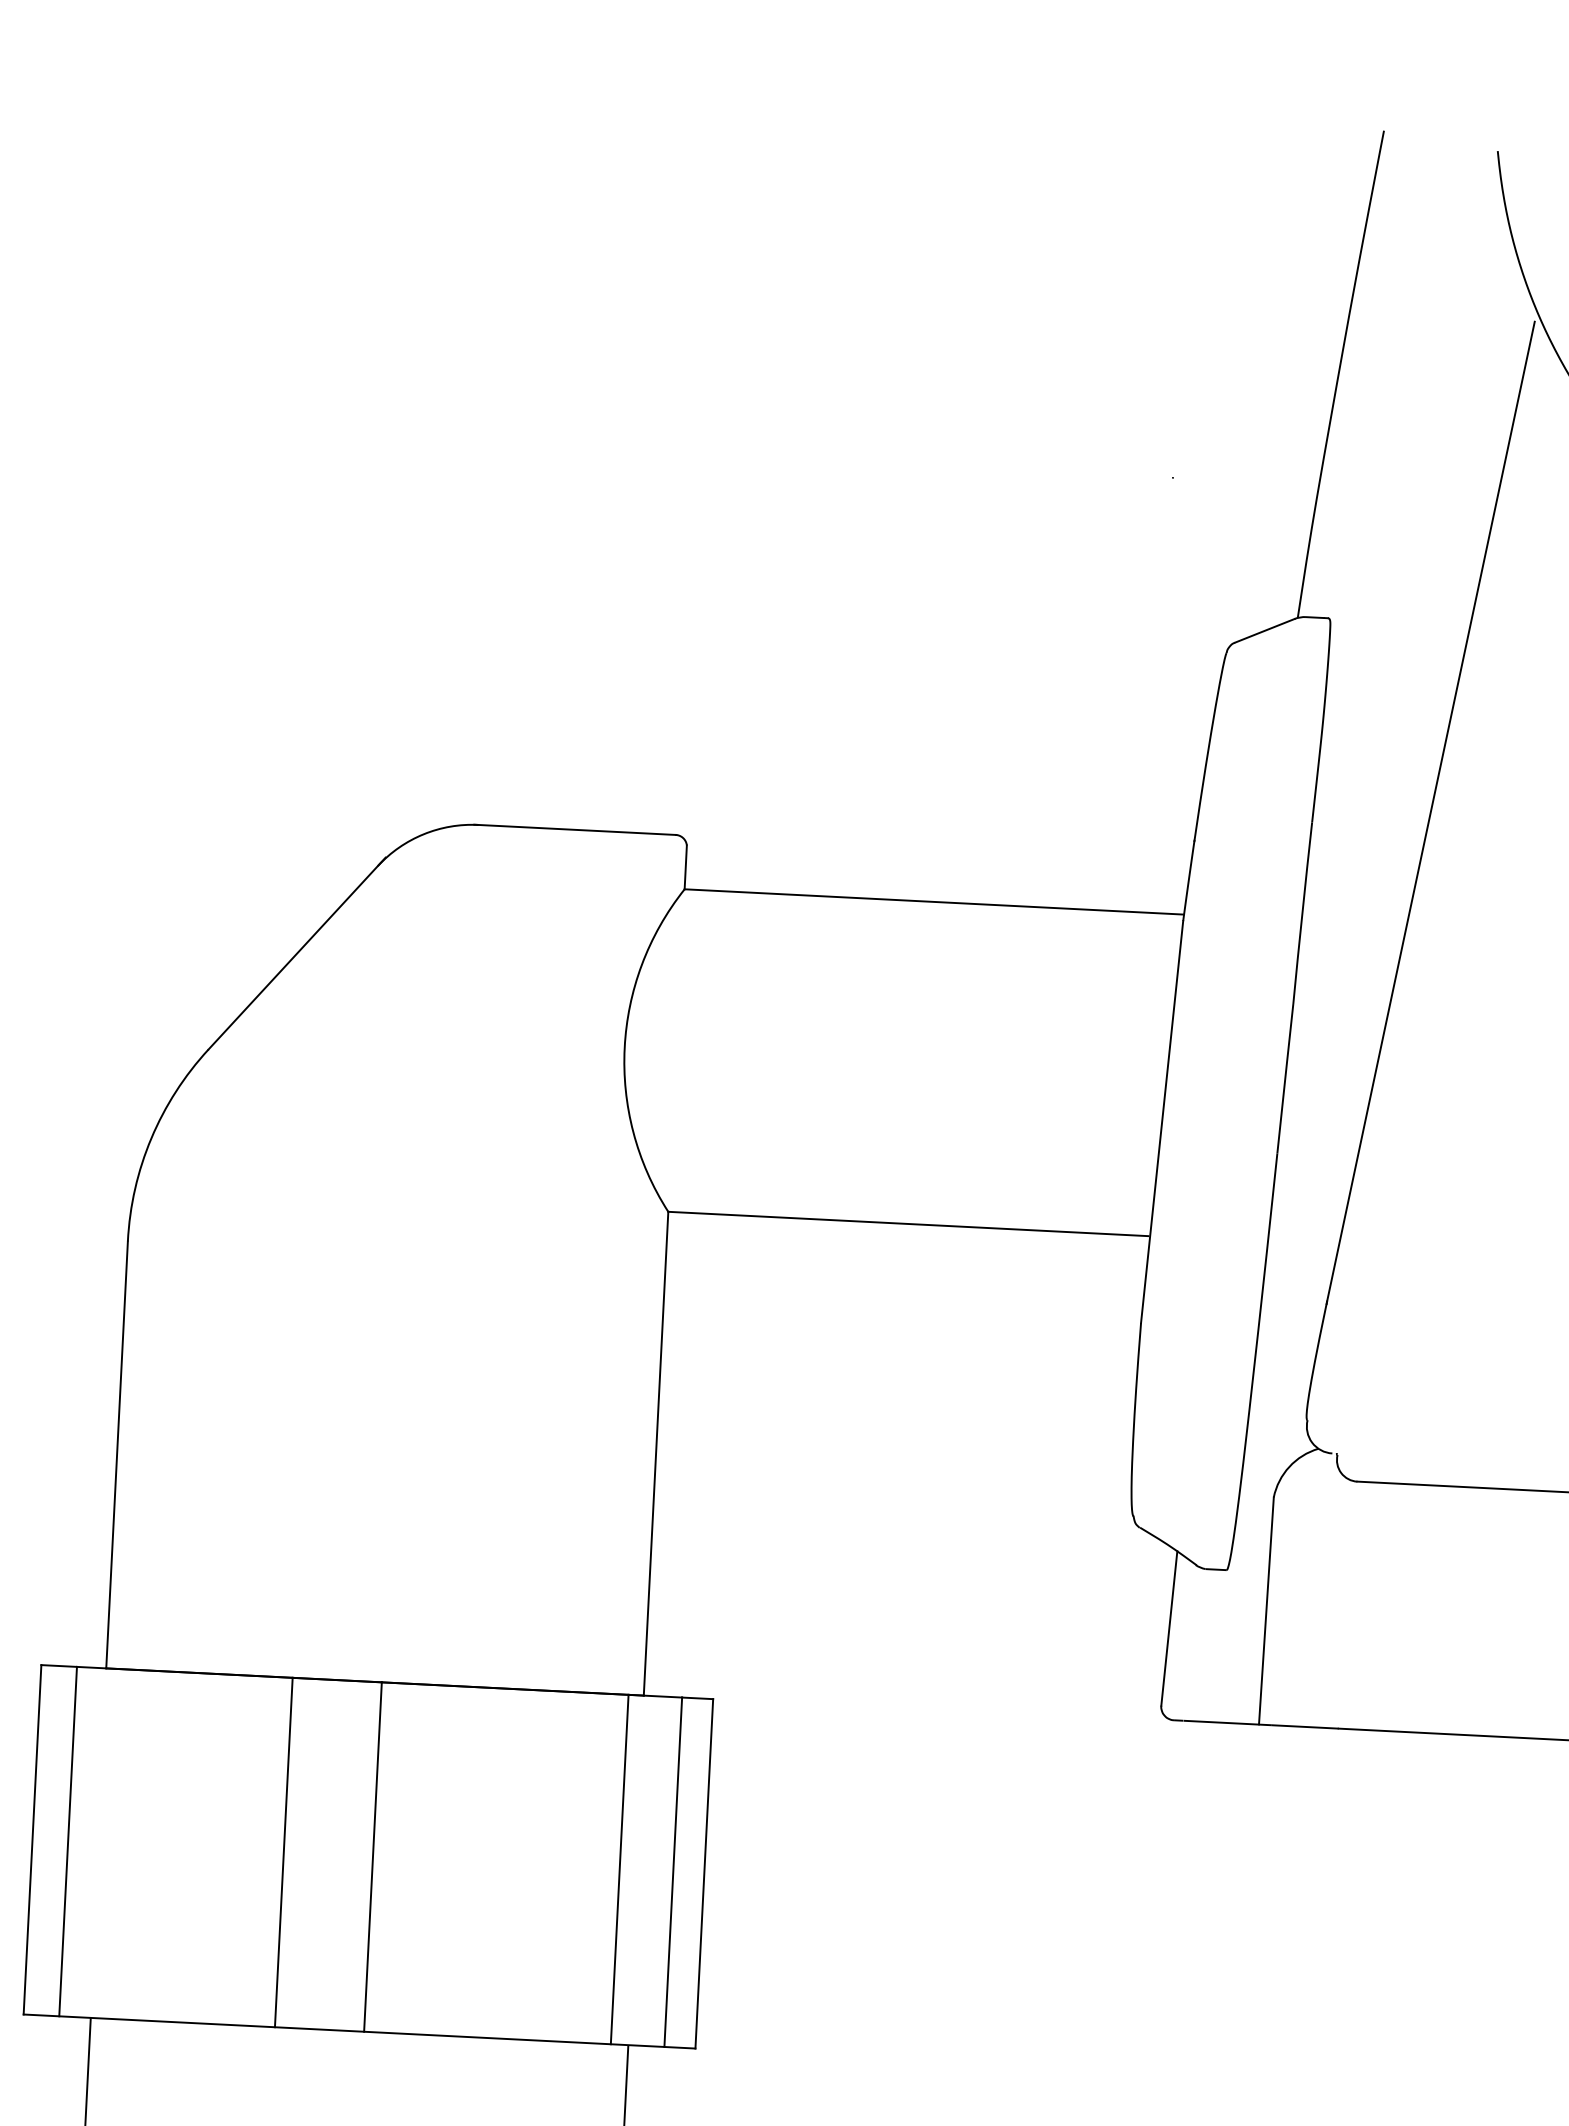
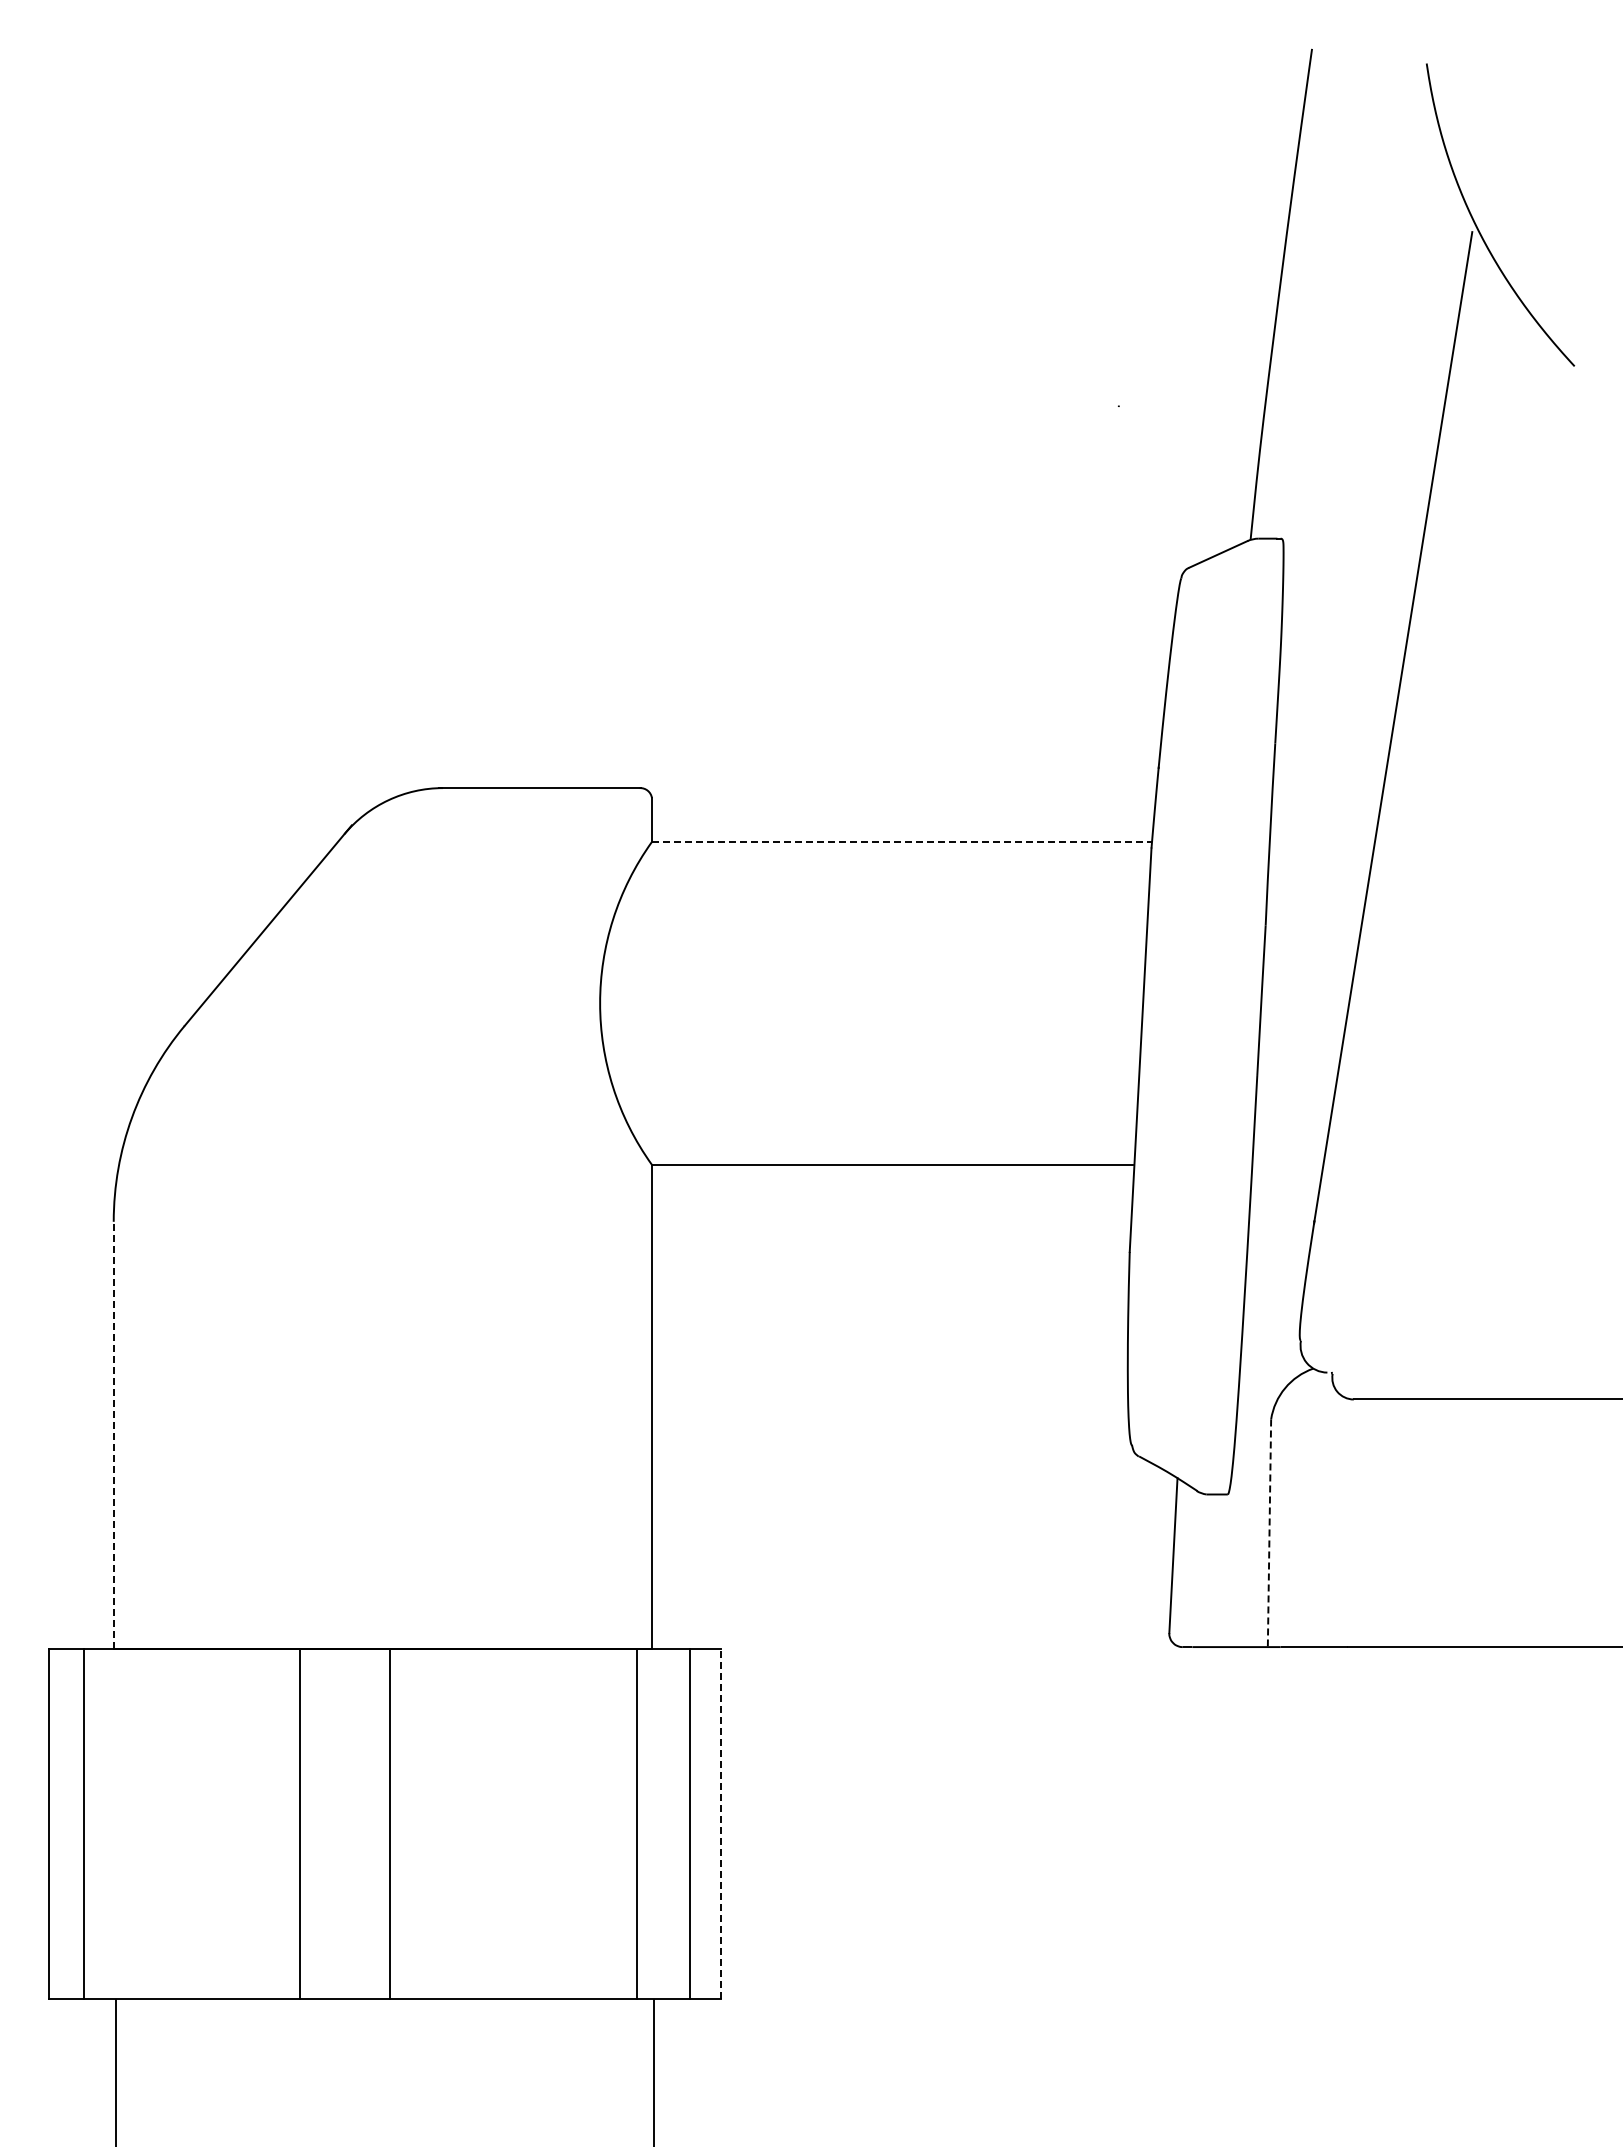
line: (933, 901) -> (901, 841), solid -> dashed
line: (116, 1454) -> (113, 1435), solid -> dashed
line: (1266, 1611) -> (1269, 1533), solid -> dashed
line: (704, 1874) -> (721, 1824), solid -> dashed

